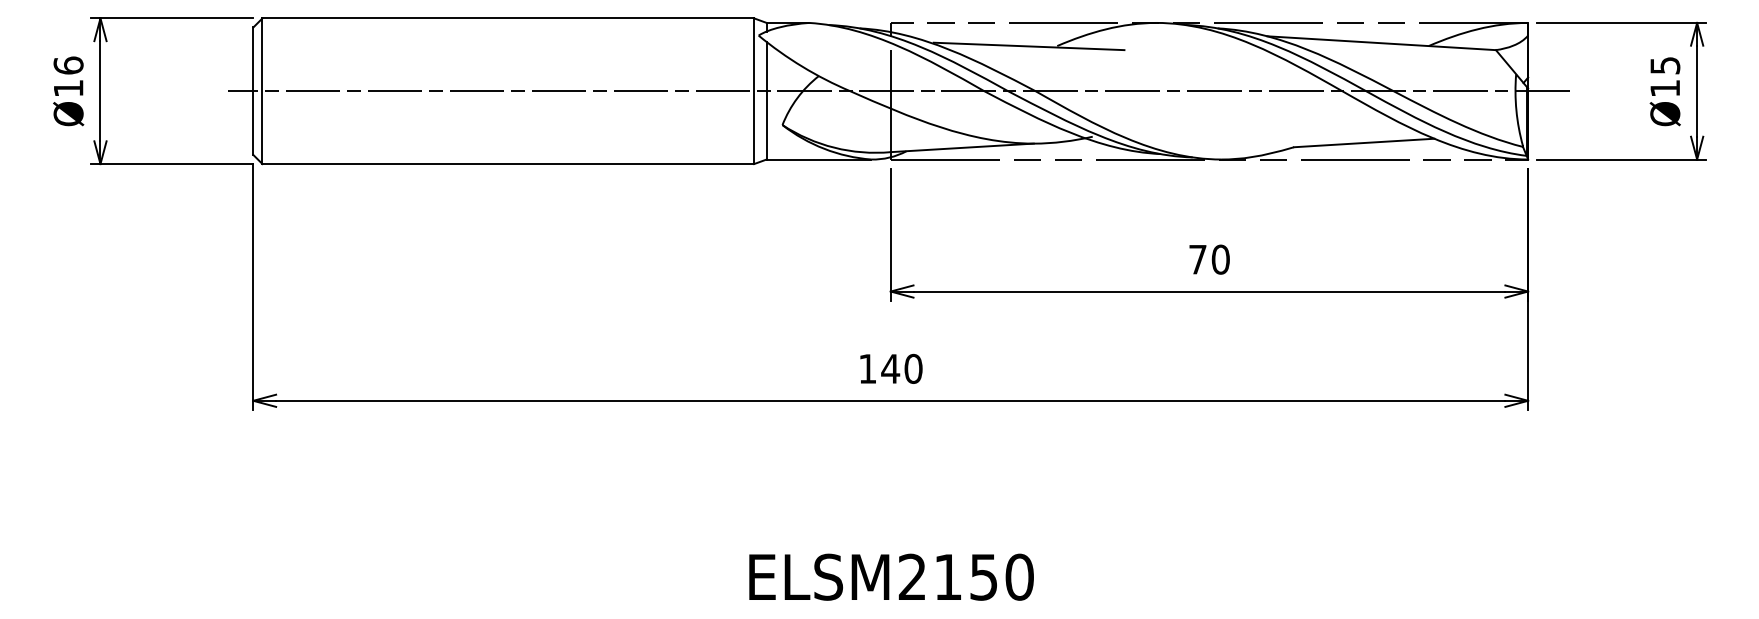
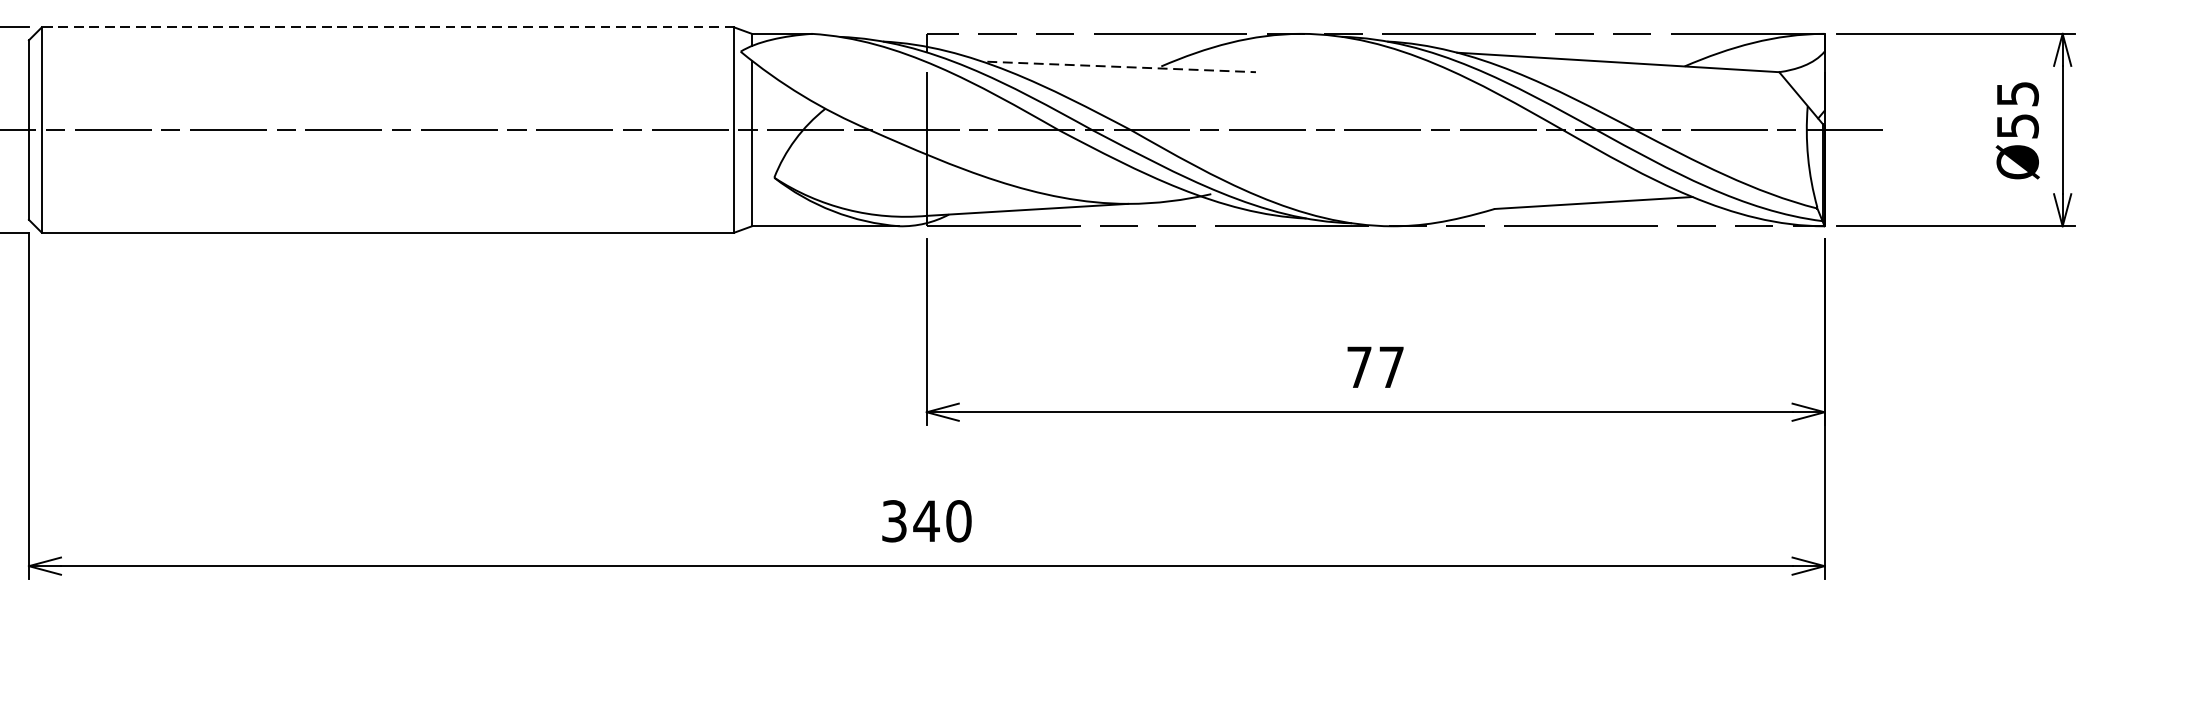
line: (508, 18) -> (388, 27), solid -> dashed
line: (1029, 46) -> (1122, 67), solid -> dashed
text: (1665, 88) -> (2018, 126), Ø15 -> Ø55
text: (1220, 259) -> (1391, 367), 70 -> 77
text: (867, 368) -> (894, 520), 140 -> 340

